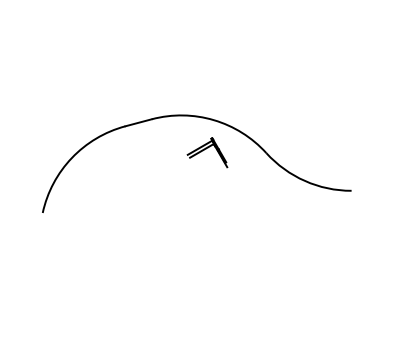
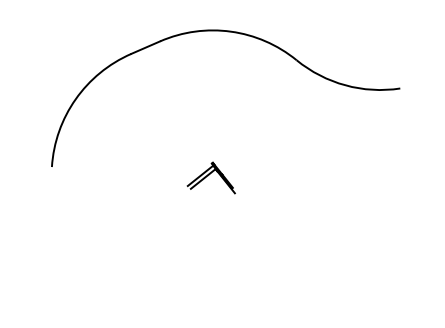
part: (207, 152) -> (209, 179), moved

